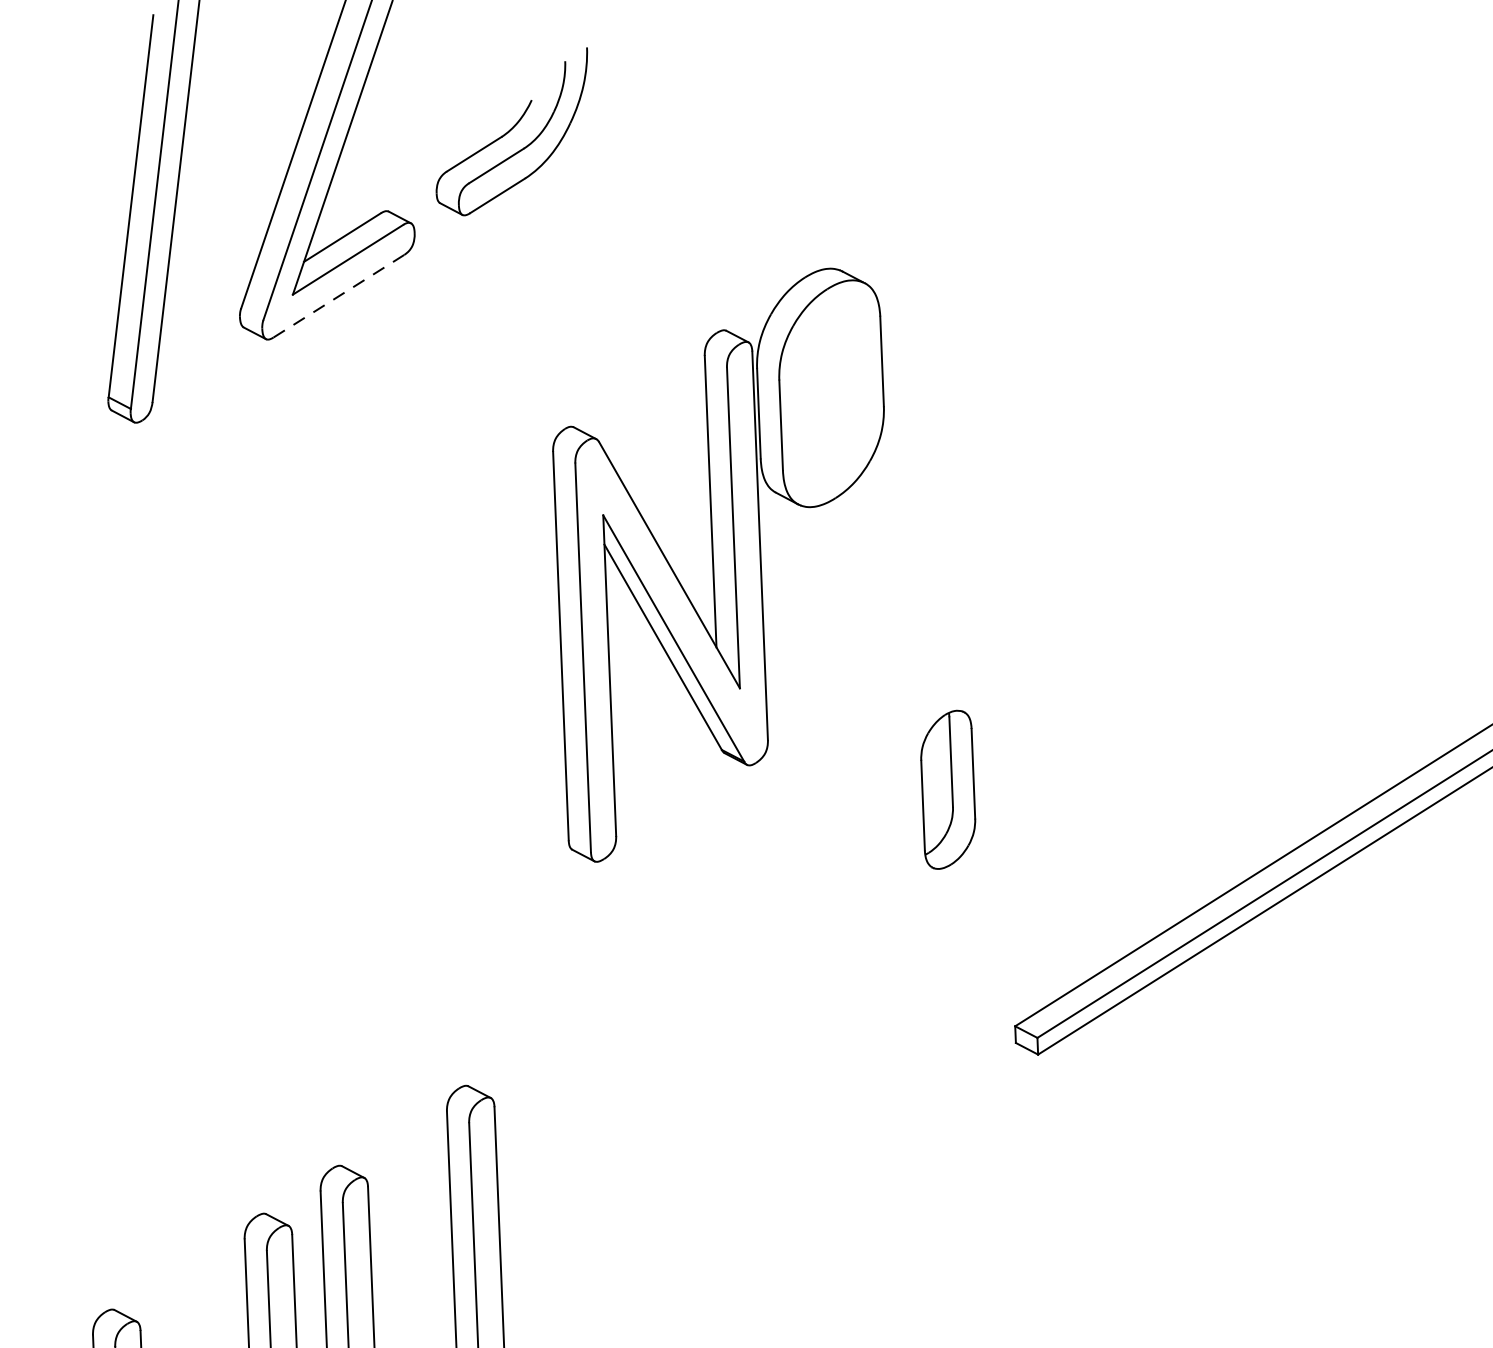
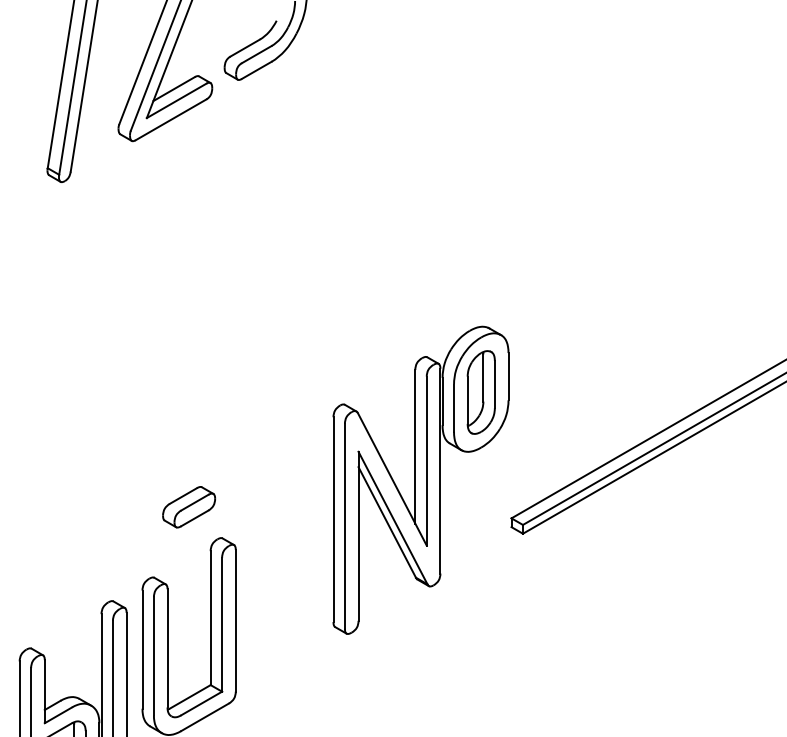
line: (339, 295) -> (171, 119), dashed -> solid
part: (722, 563) -> (420, 479), moved
part: (403, 1030) -> (189, 507), added

